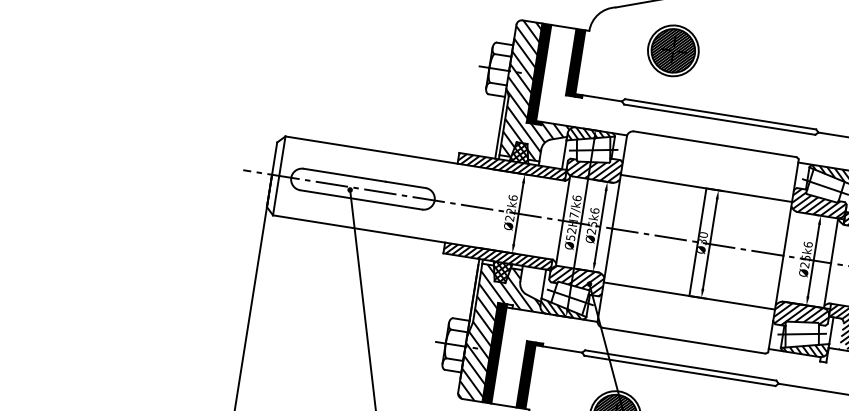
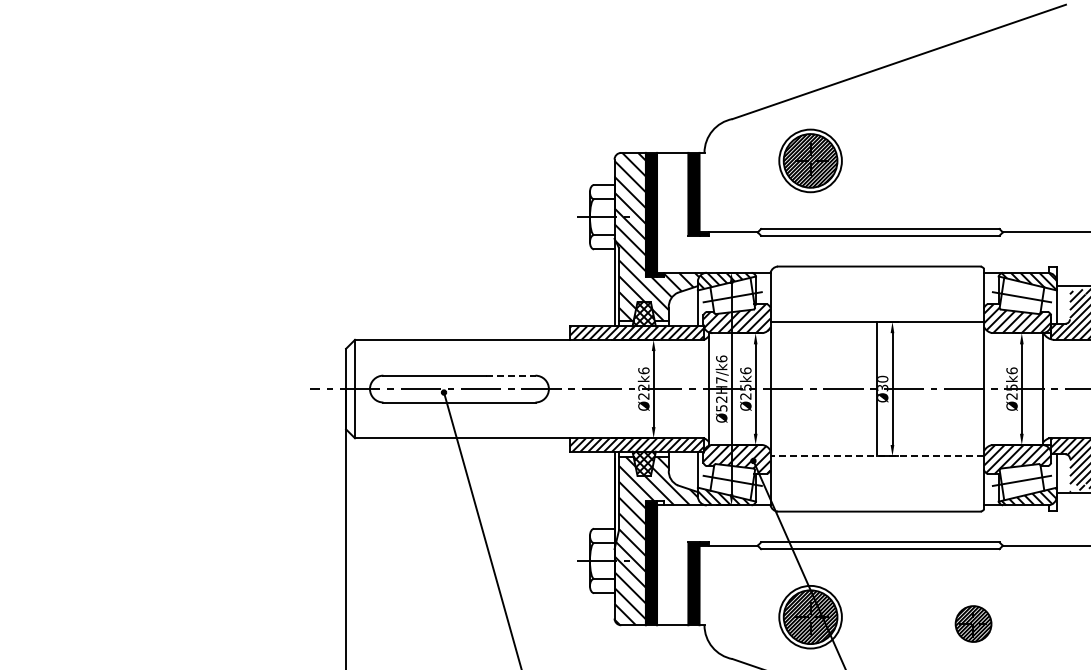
line: (405, 184) -> (510, 375), solid -> dashed
line: (689, 296) -> (877, 456), solid -> dashed

